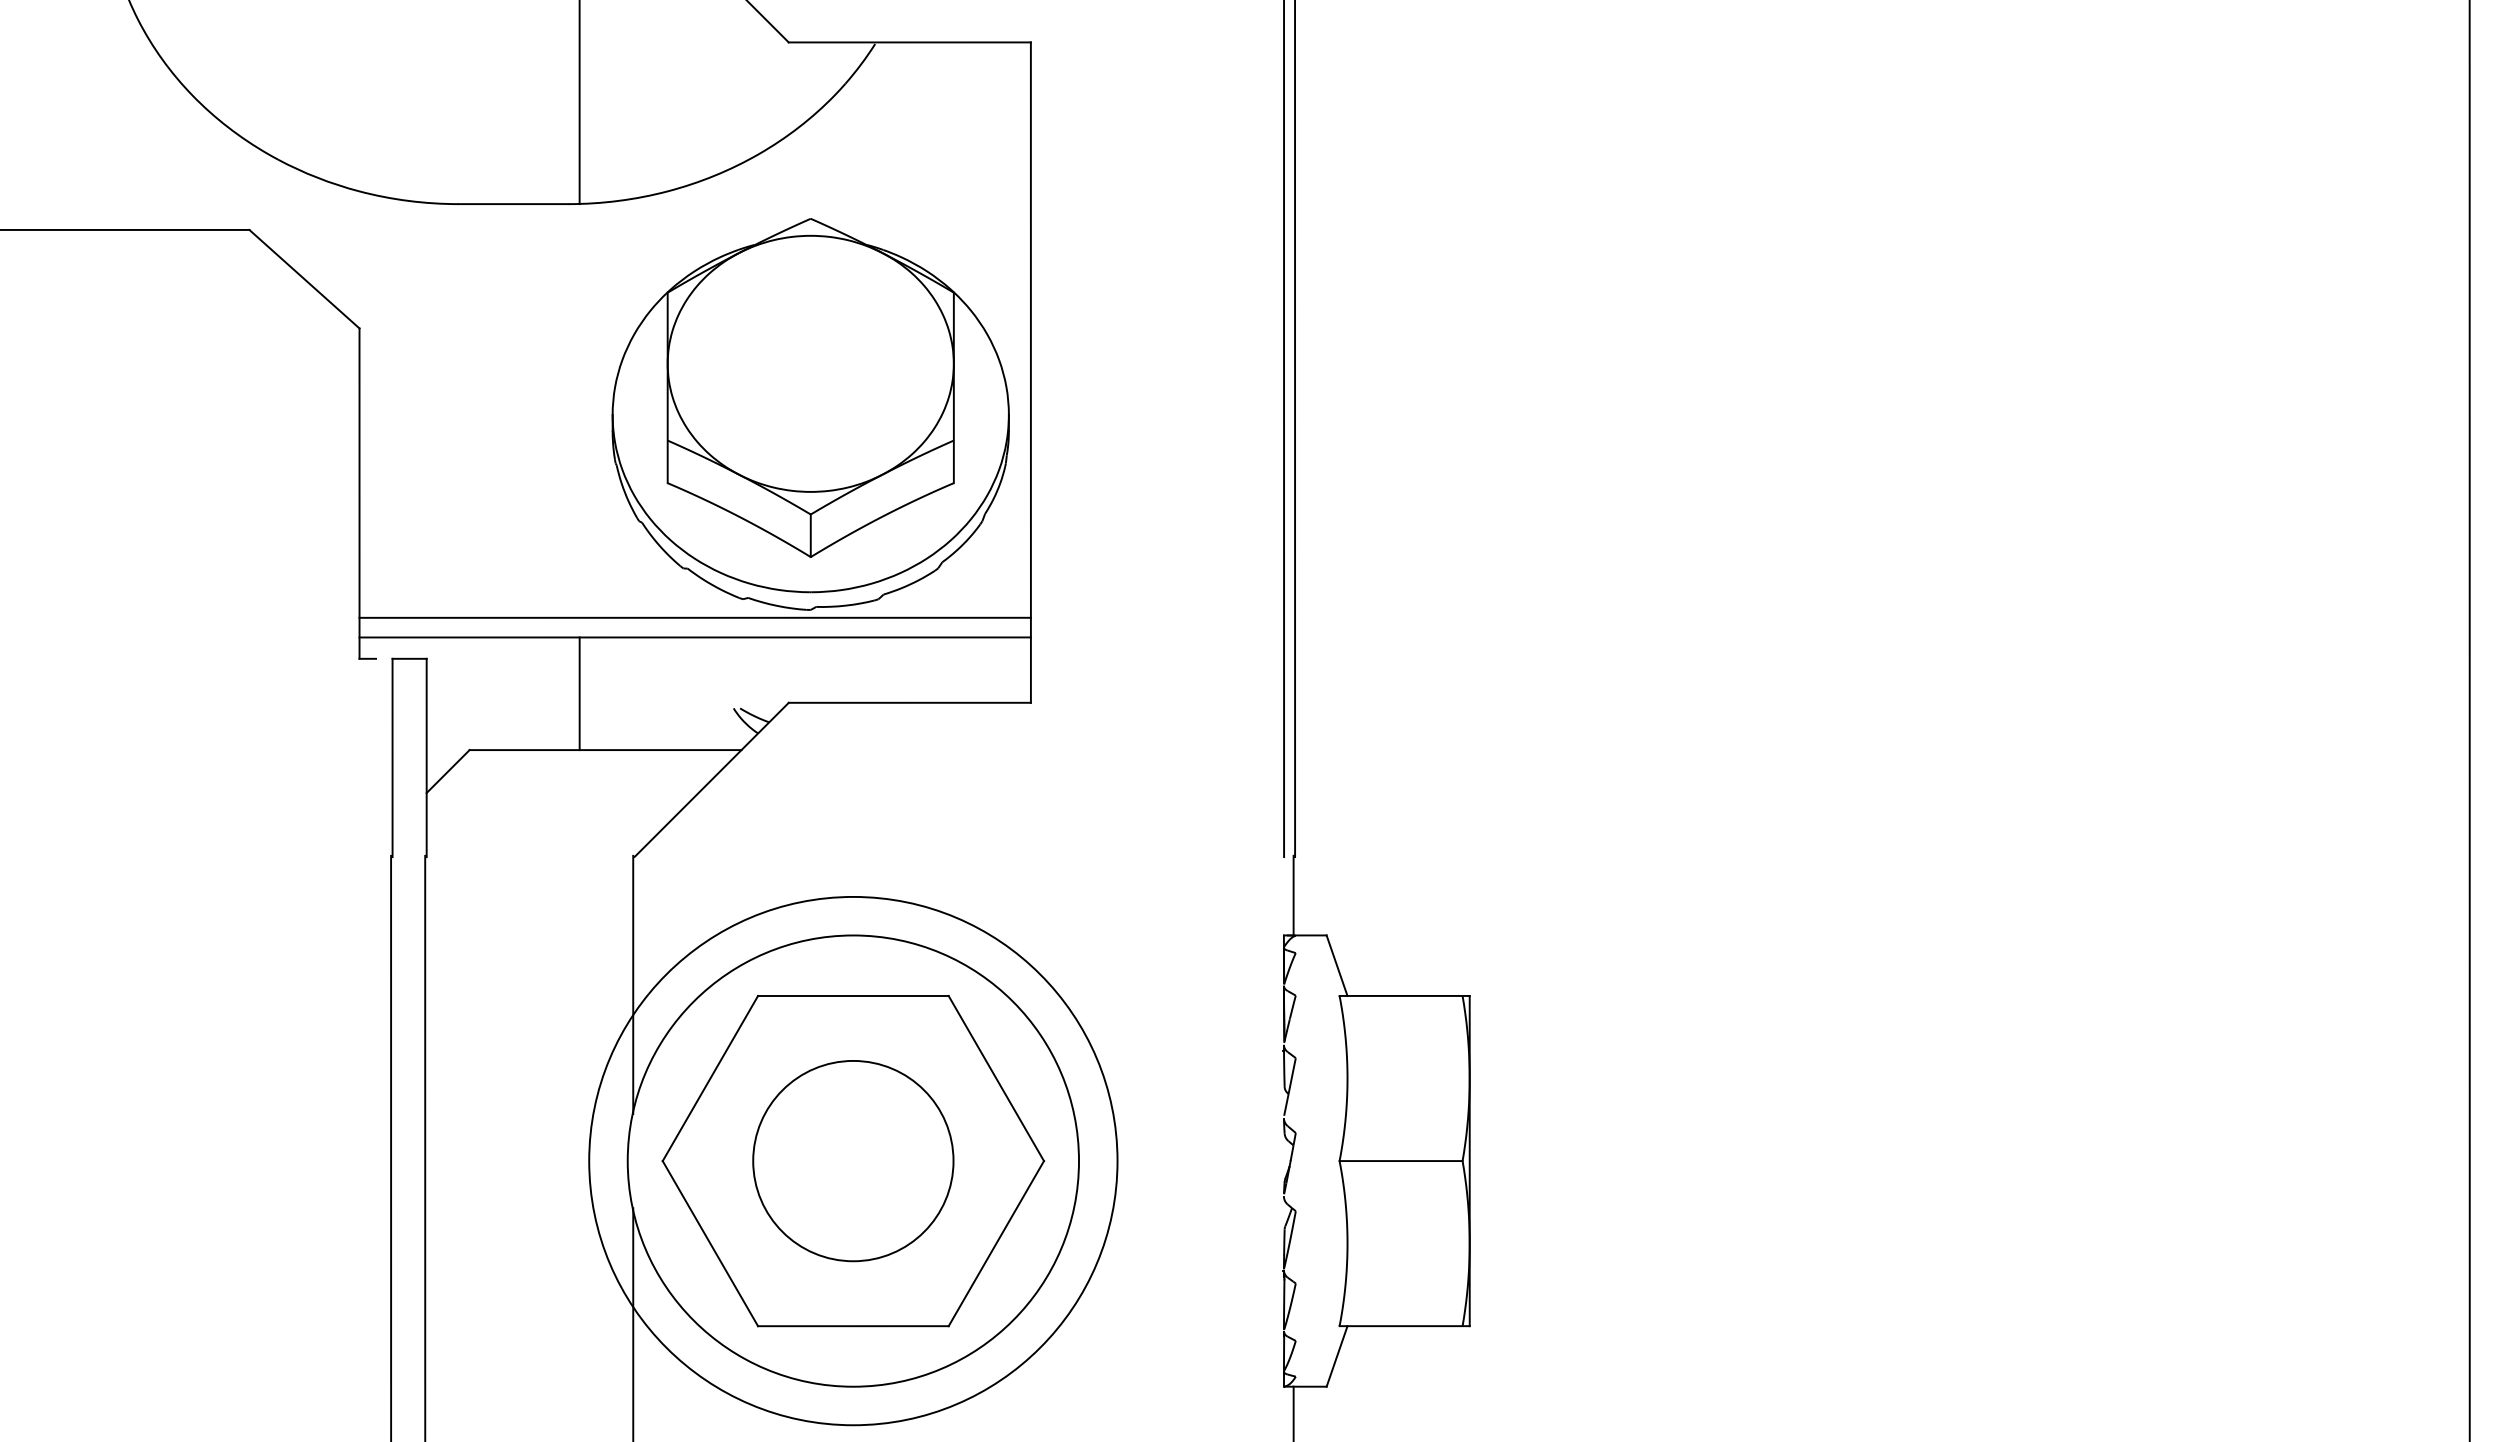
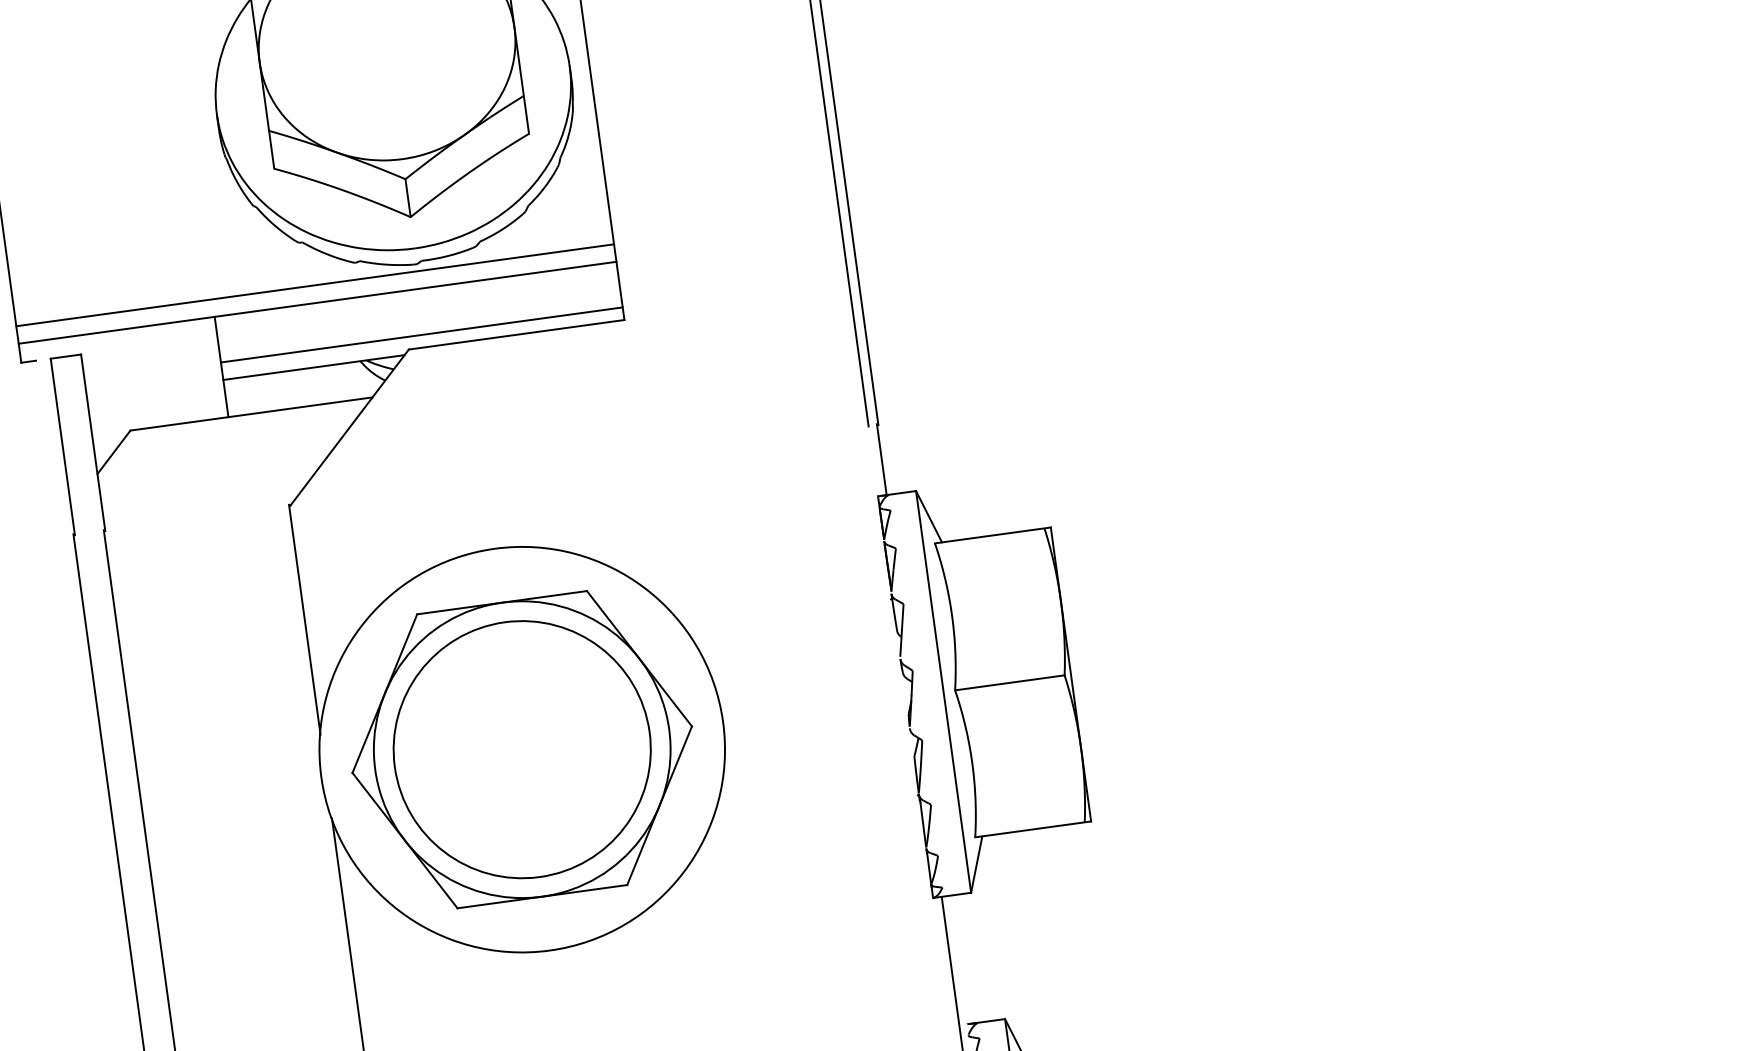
line: (804, 688) -> (421, 334), added
line: (681, 708) -> (314, 367), added
line: (1326, 1160) -> (943, 691), added
circle: (853, 1161) -> (522, 750), size x0.62
circle: (853, 1161) -> (522, 750), size x1.43

